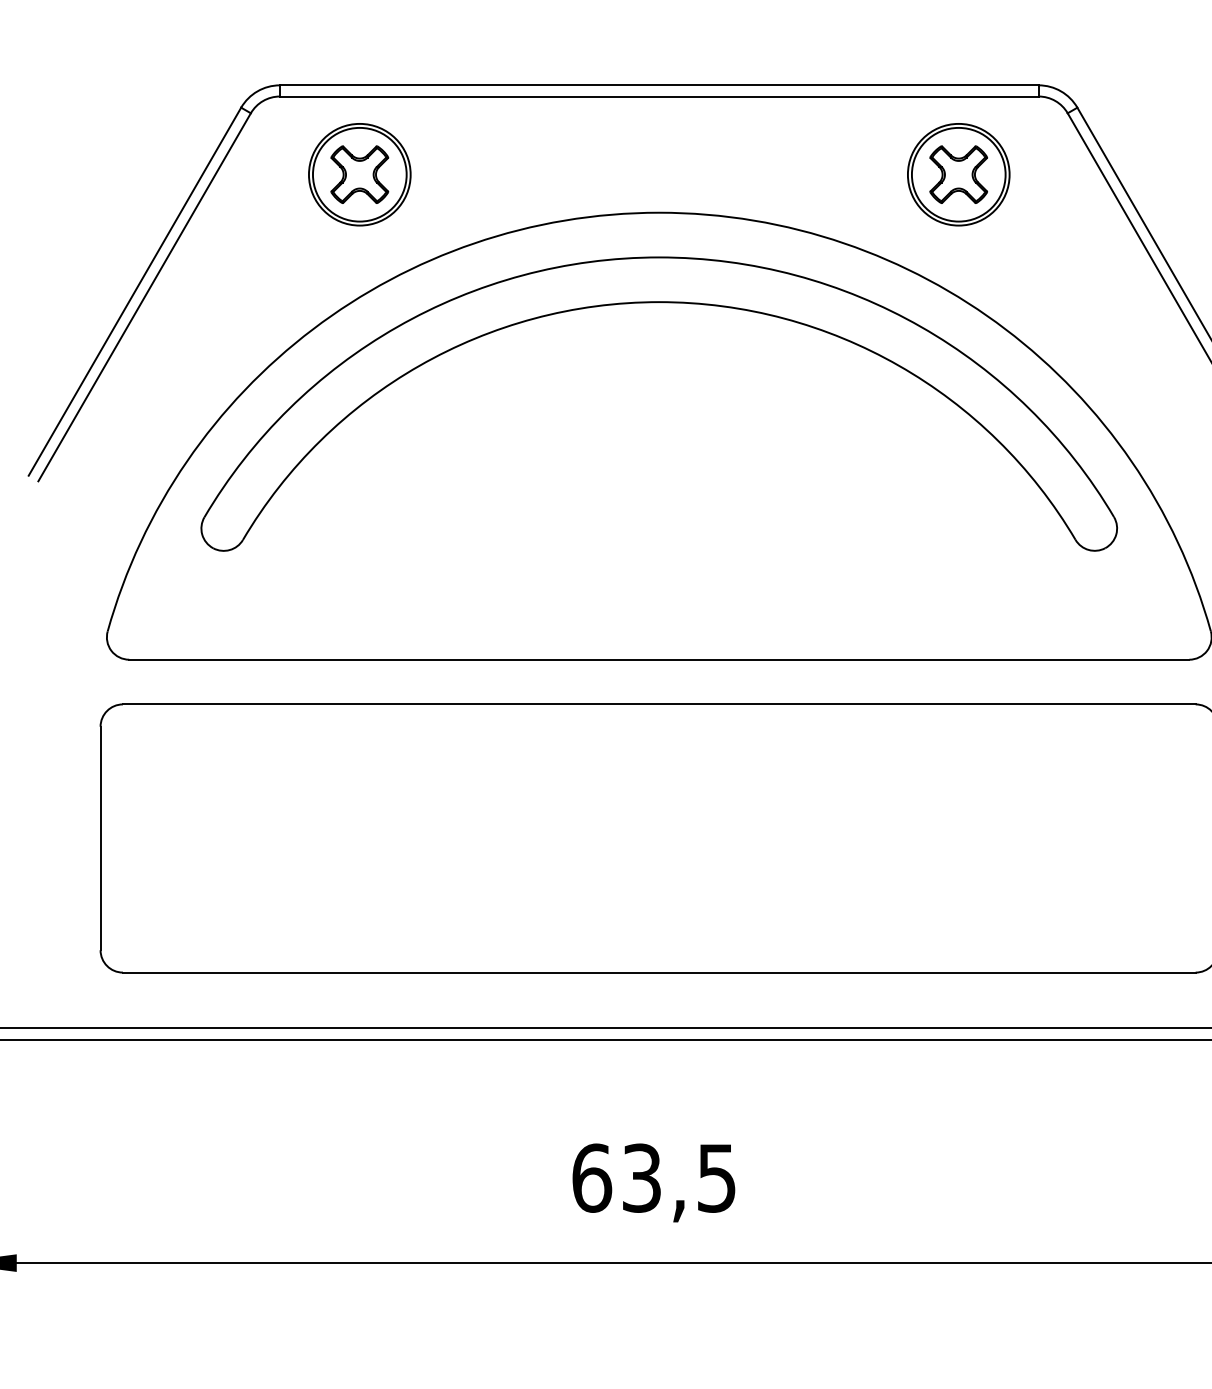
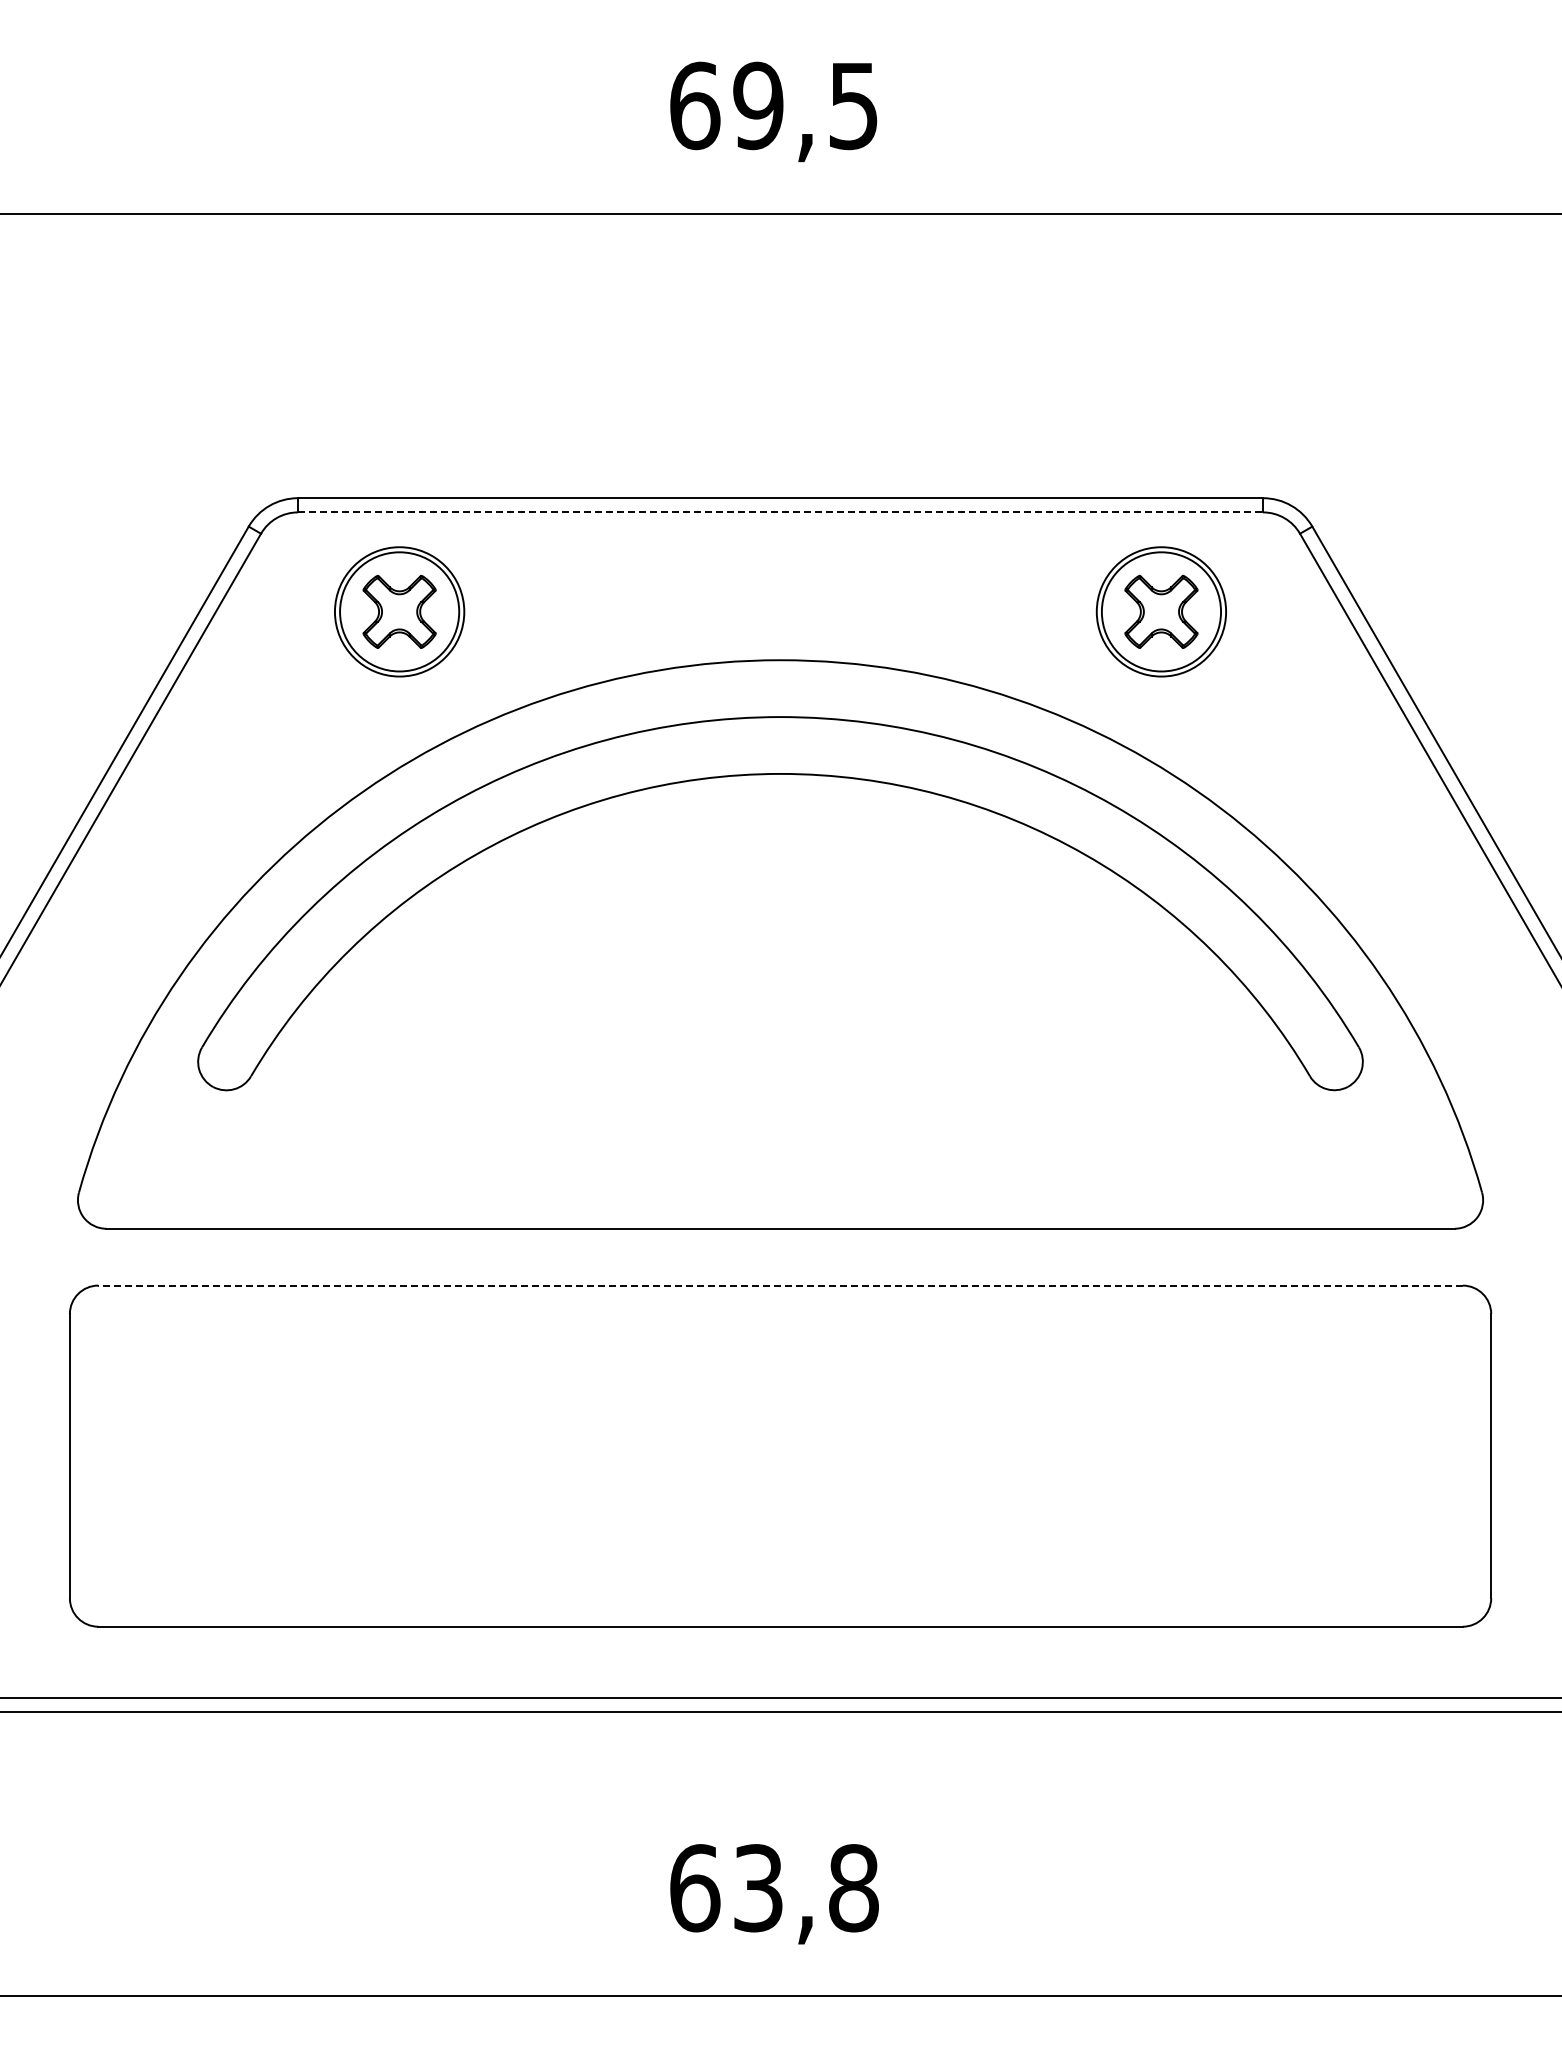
line: (659, 96) -> (780, 512), solid -> dashed
line: (659, 704) -> (780, 1285), solid -> dashed
text: (716, 1178) -> (853, 1888), 63,5 -> 63,8

